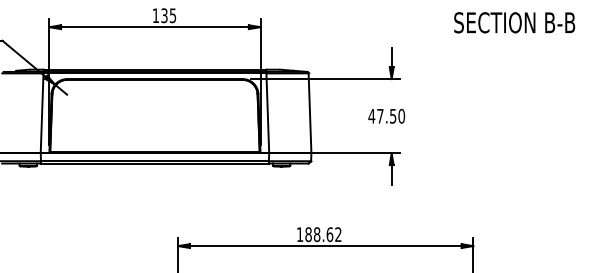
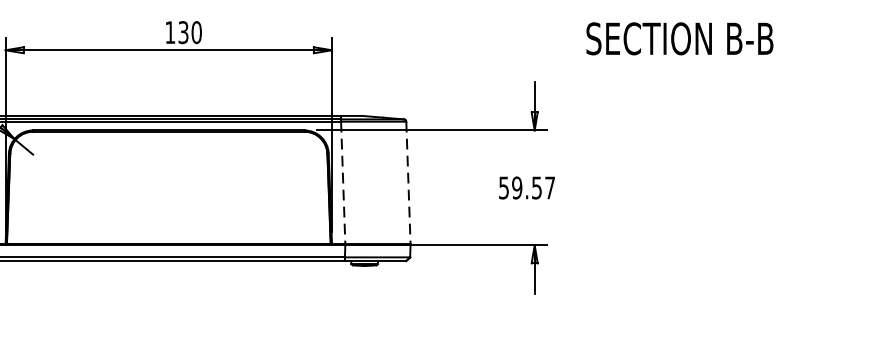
text: (172, 15) -> (195, 32), 135 -> 130
text: (514, 22) -> (679, 38), moved
line: (267, 113) -> (342, 183), solid -> dashed
line: (310, 113) -> (409, 183), solid -> dashed
text: (386, 115) -> (526, 186), 47.50 -> 59.57

